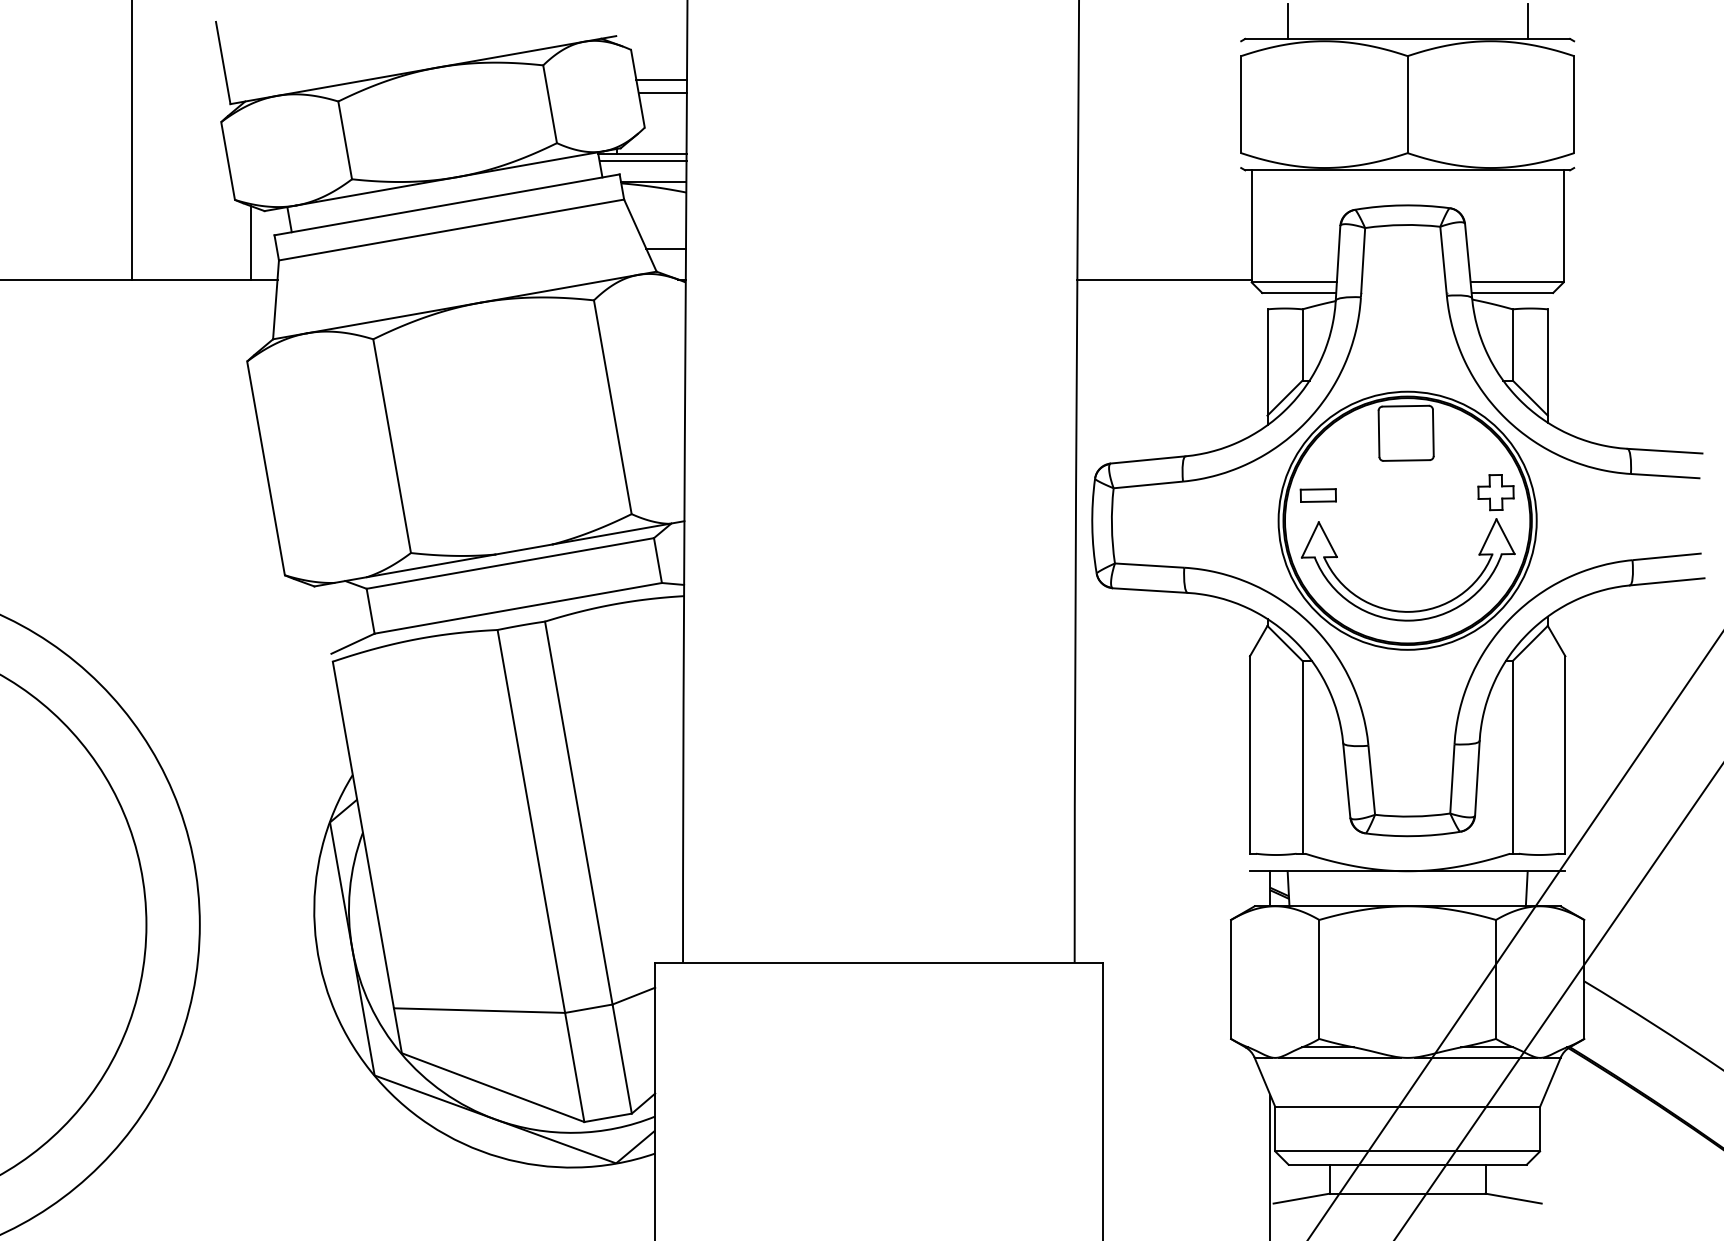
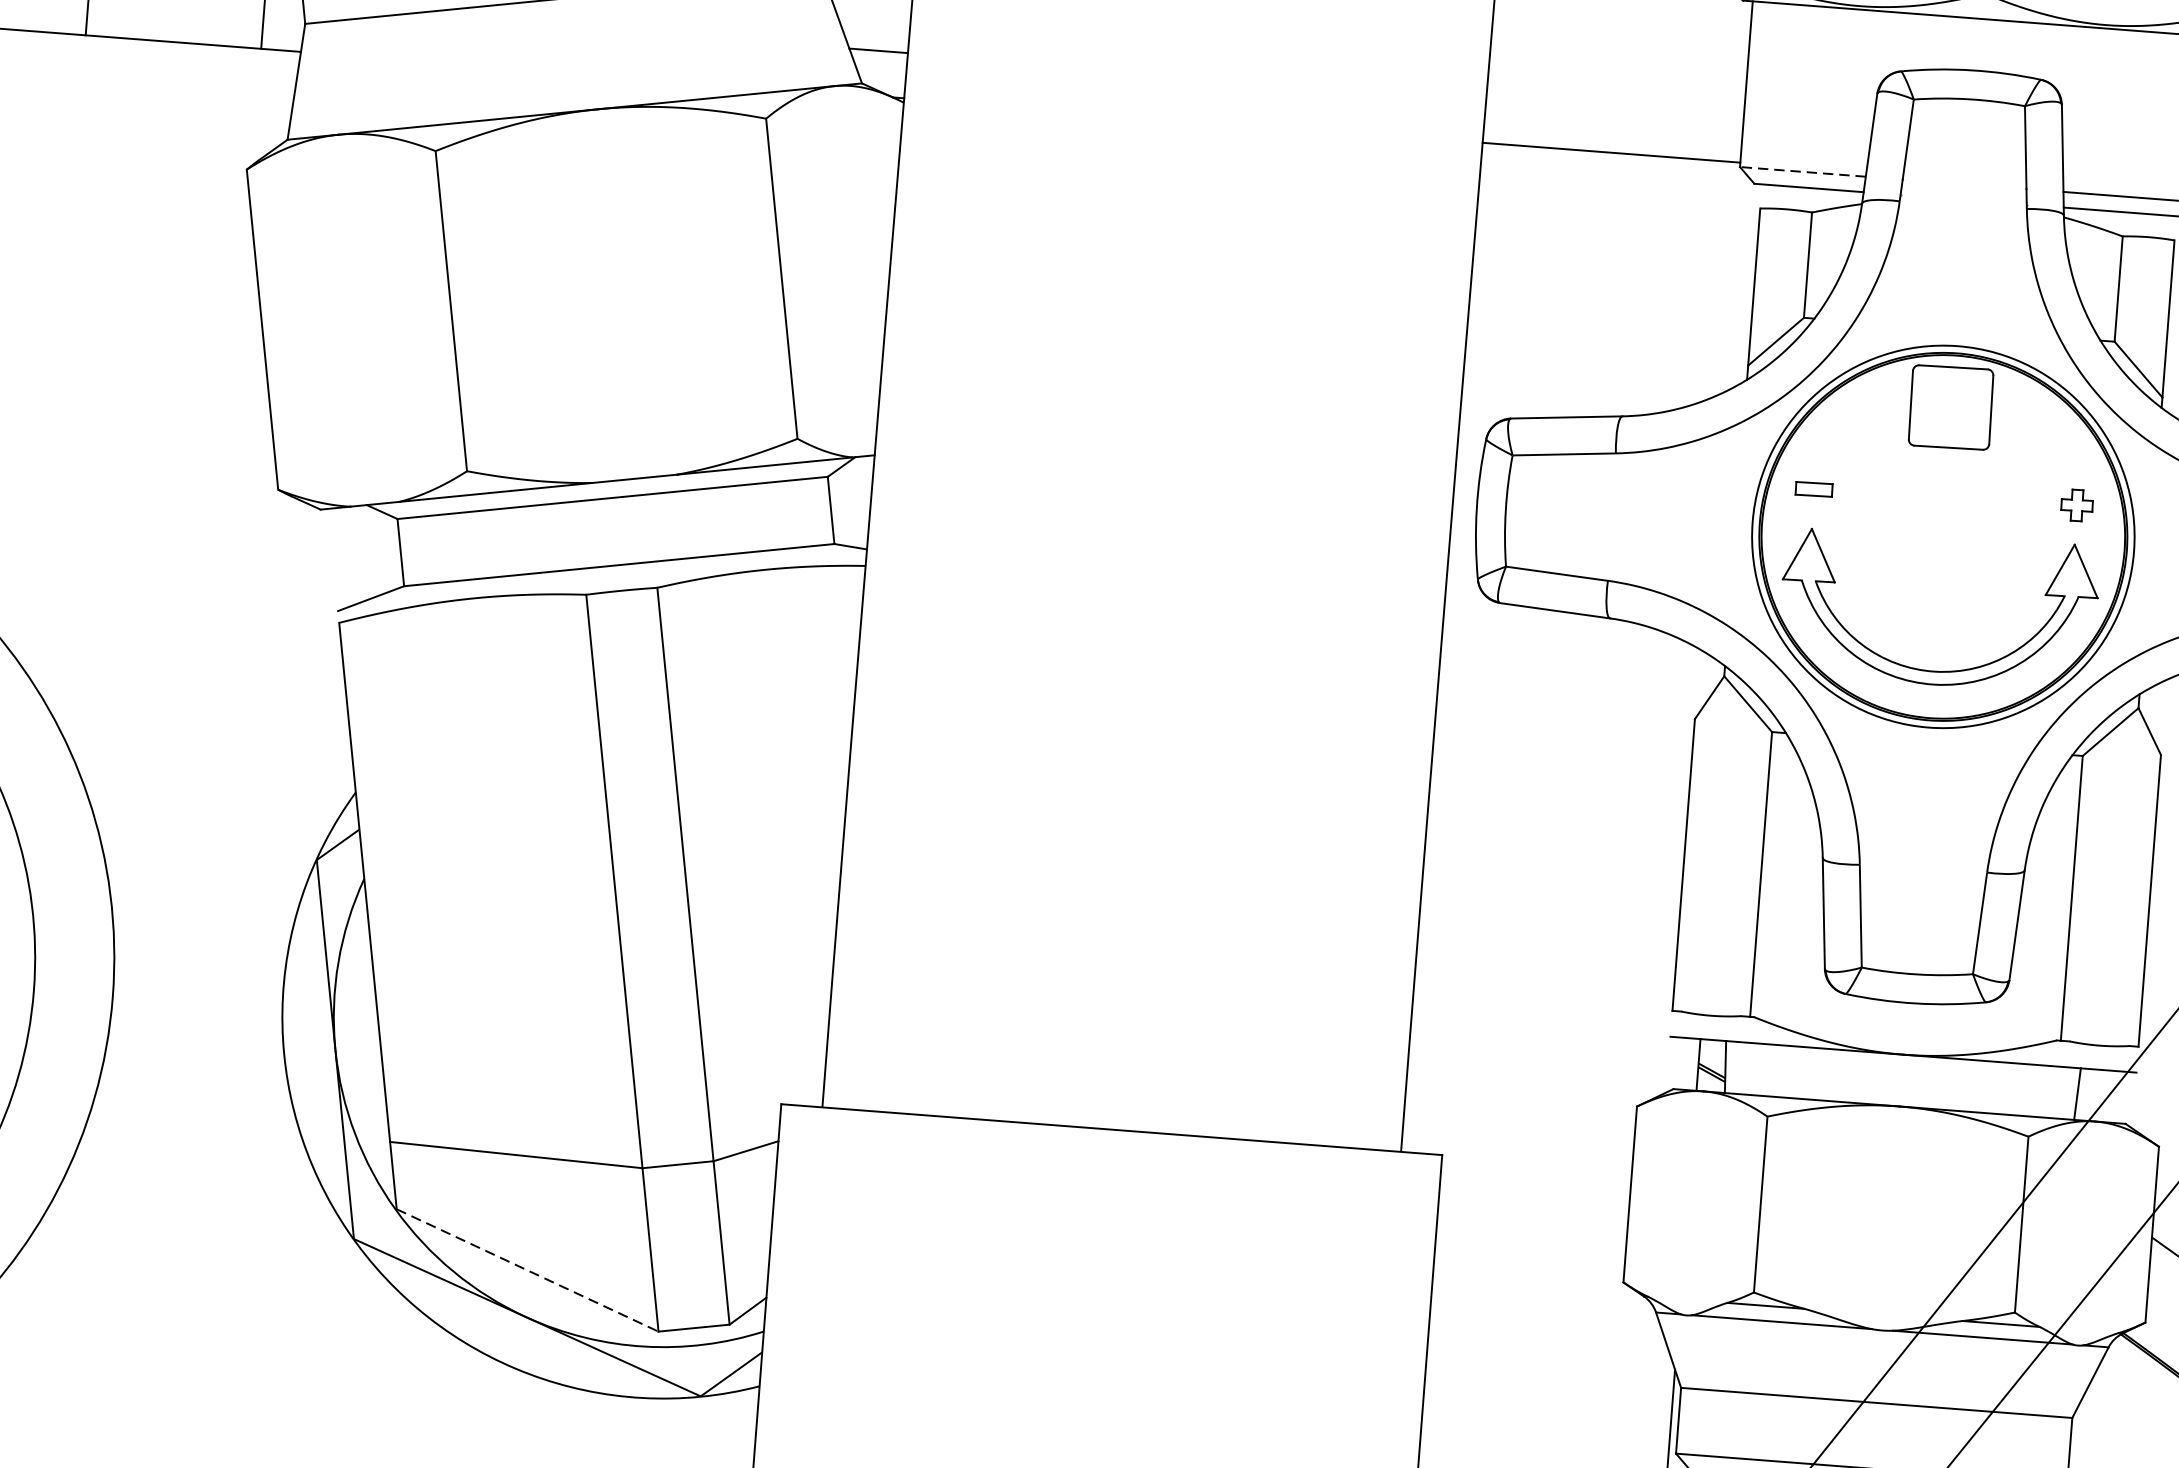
line: (1294, 282) -> (1803, 171), solid -> dashed
part: (1495, 492) -> (2076, 505), size x0.6
part: (1317, 495) -> (1812, 489), size x0.7
line: (493, 1087) -> (528, 1270), solid -> dashed

